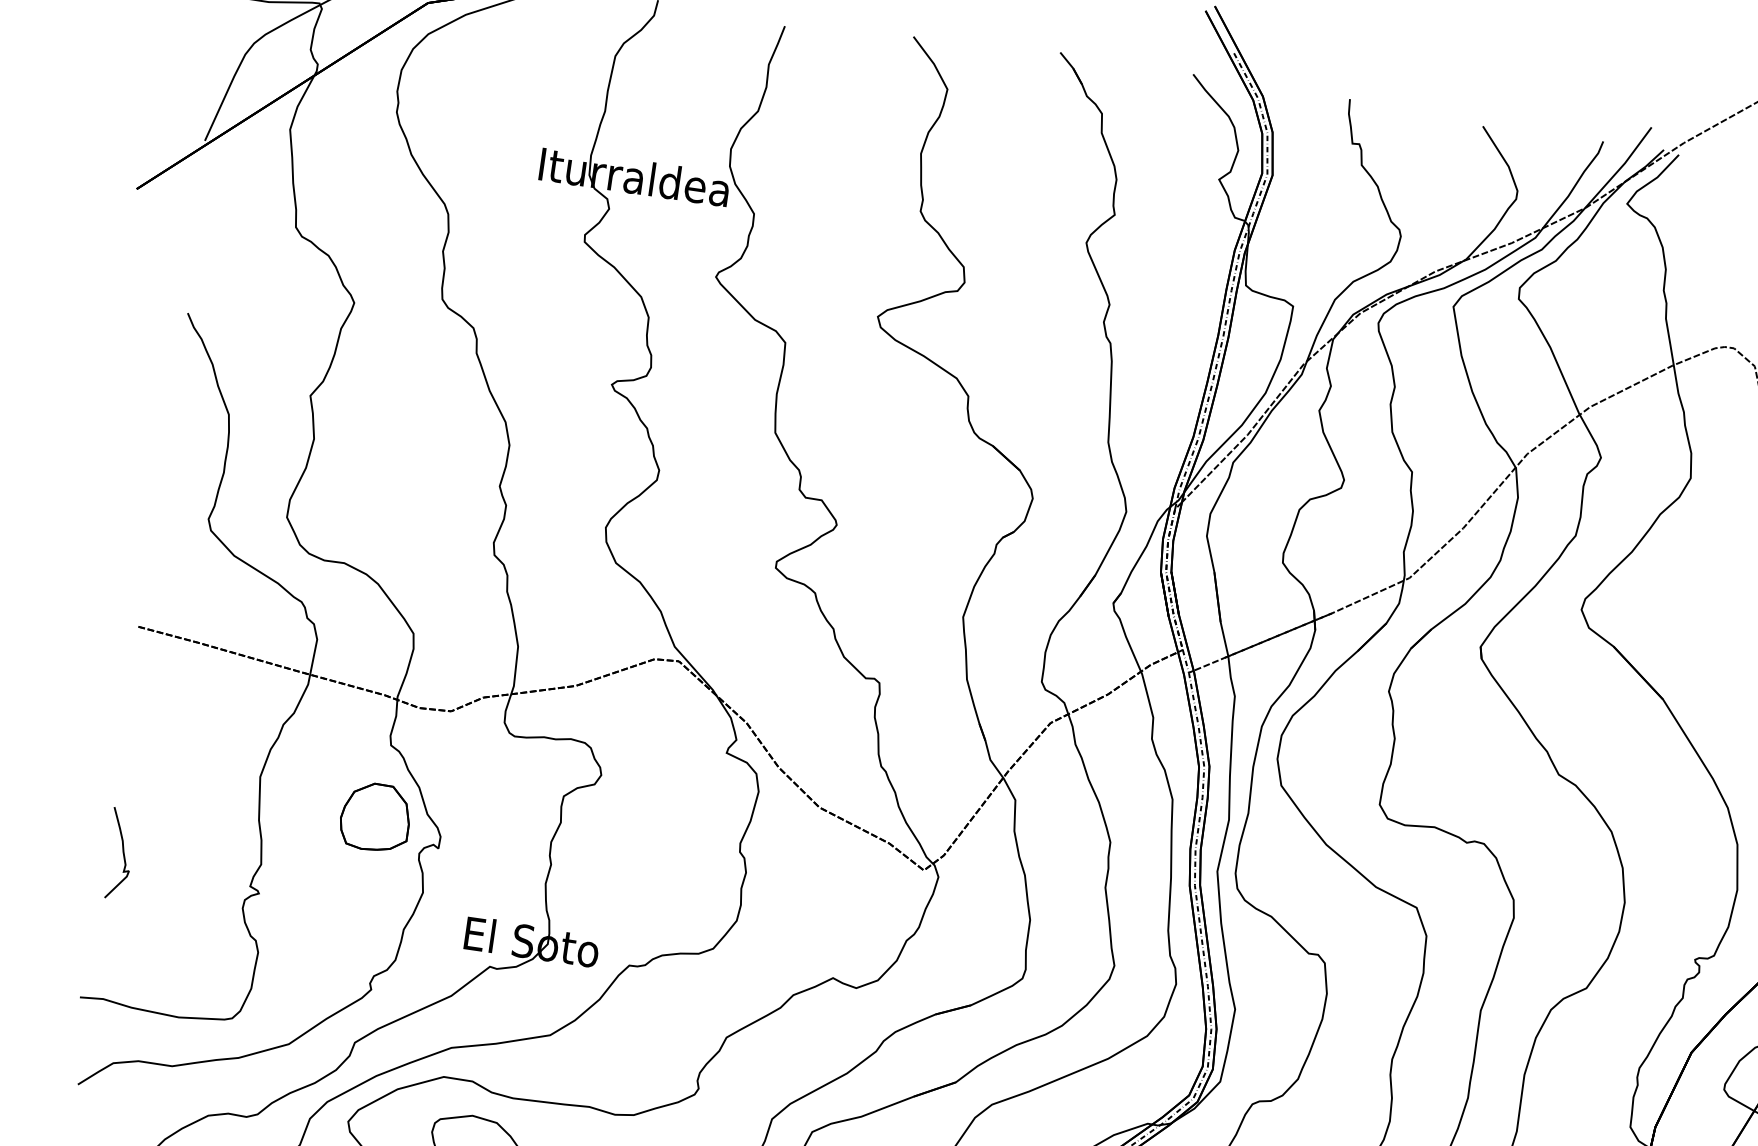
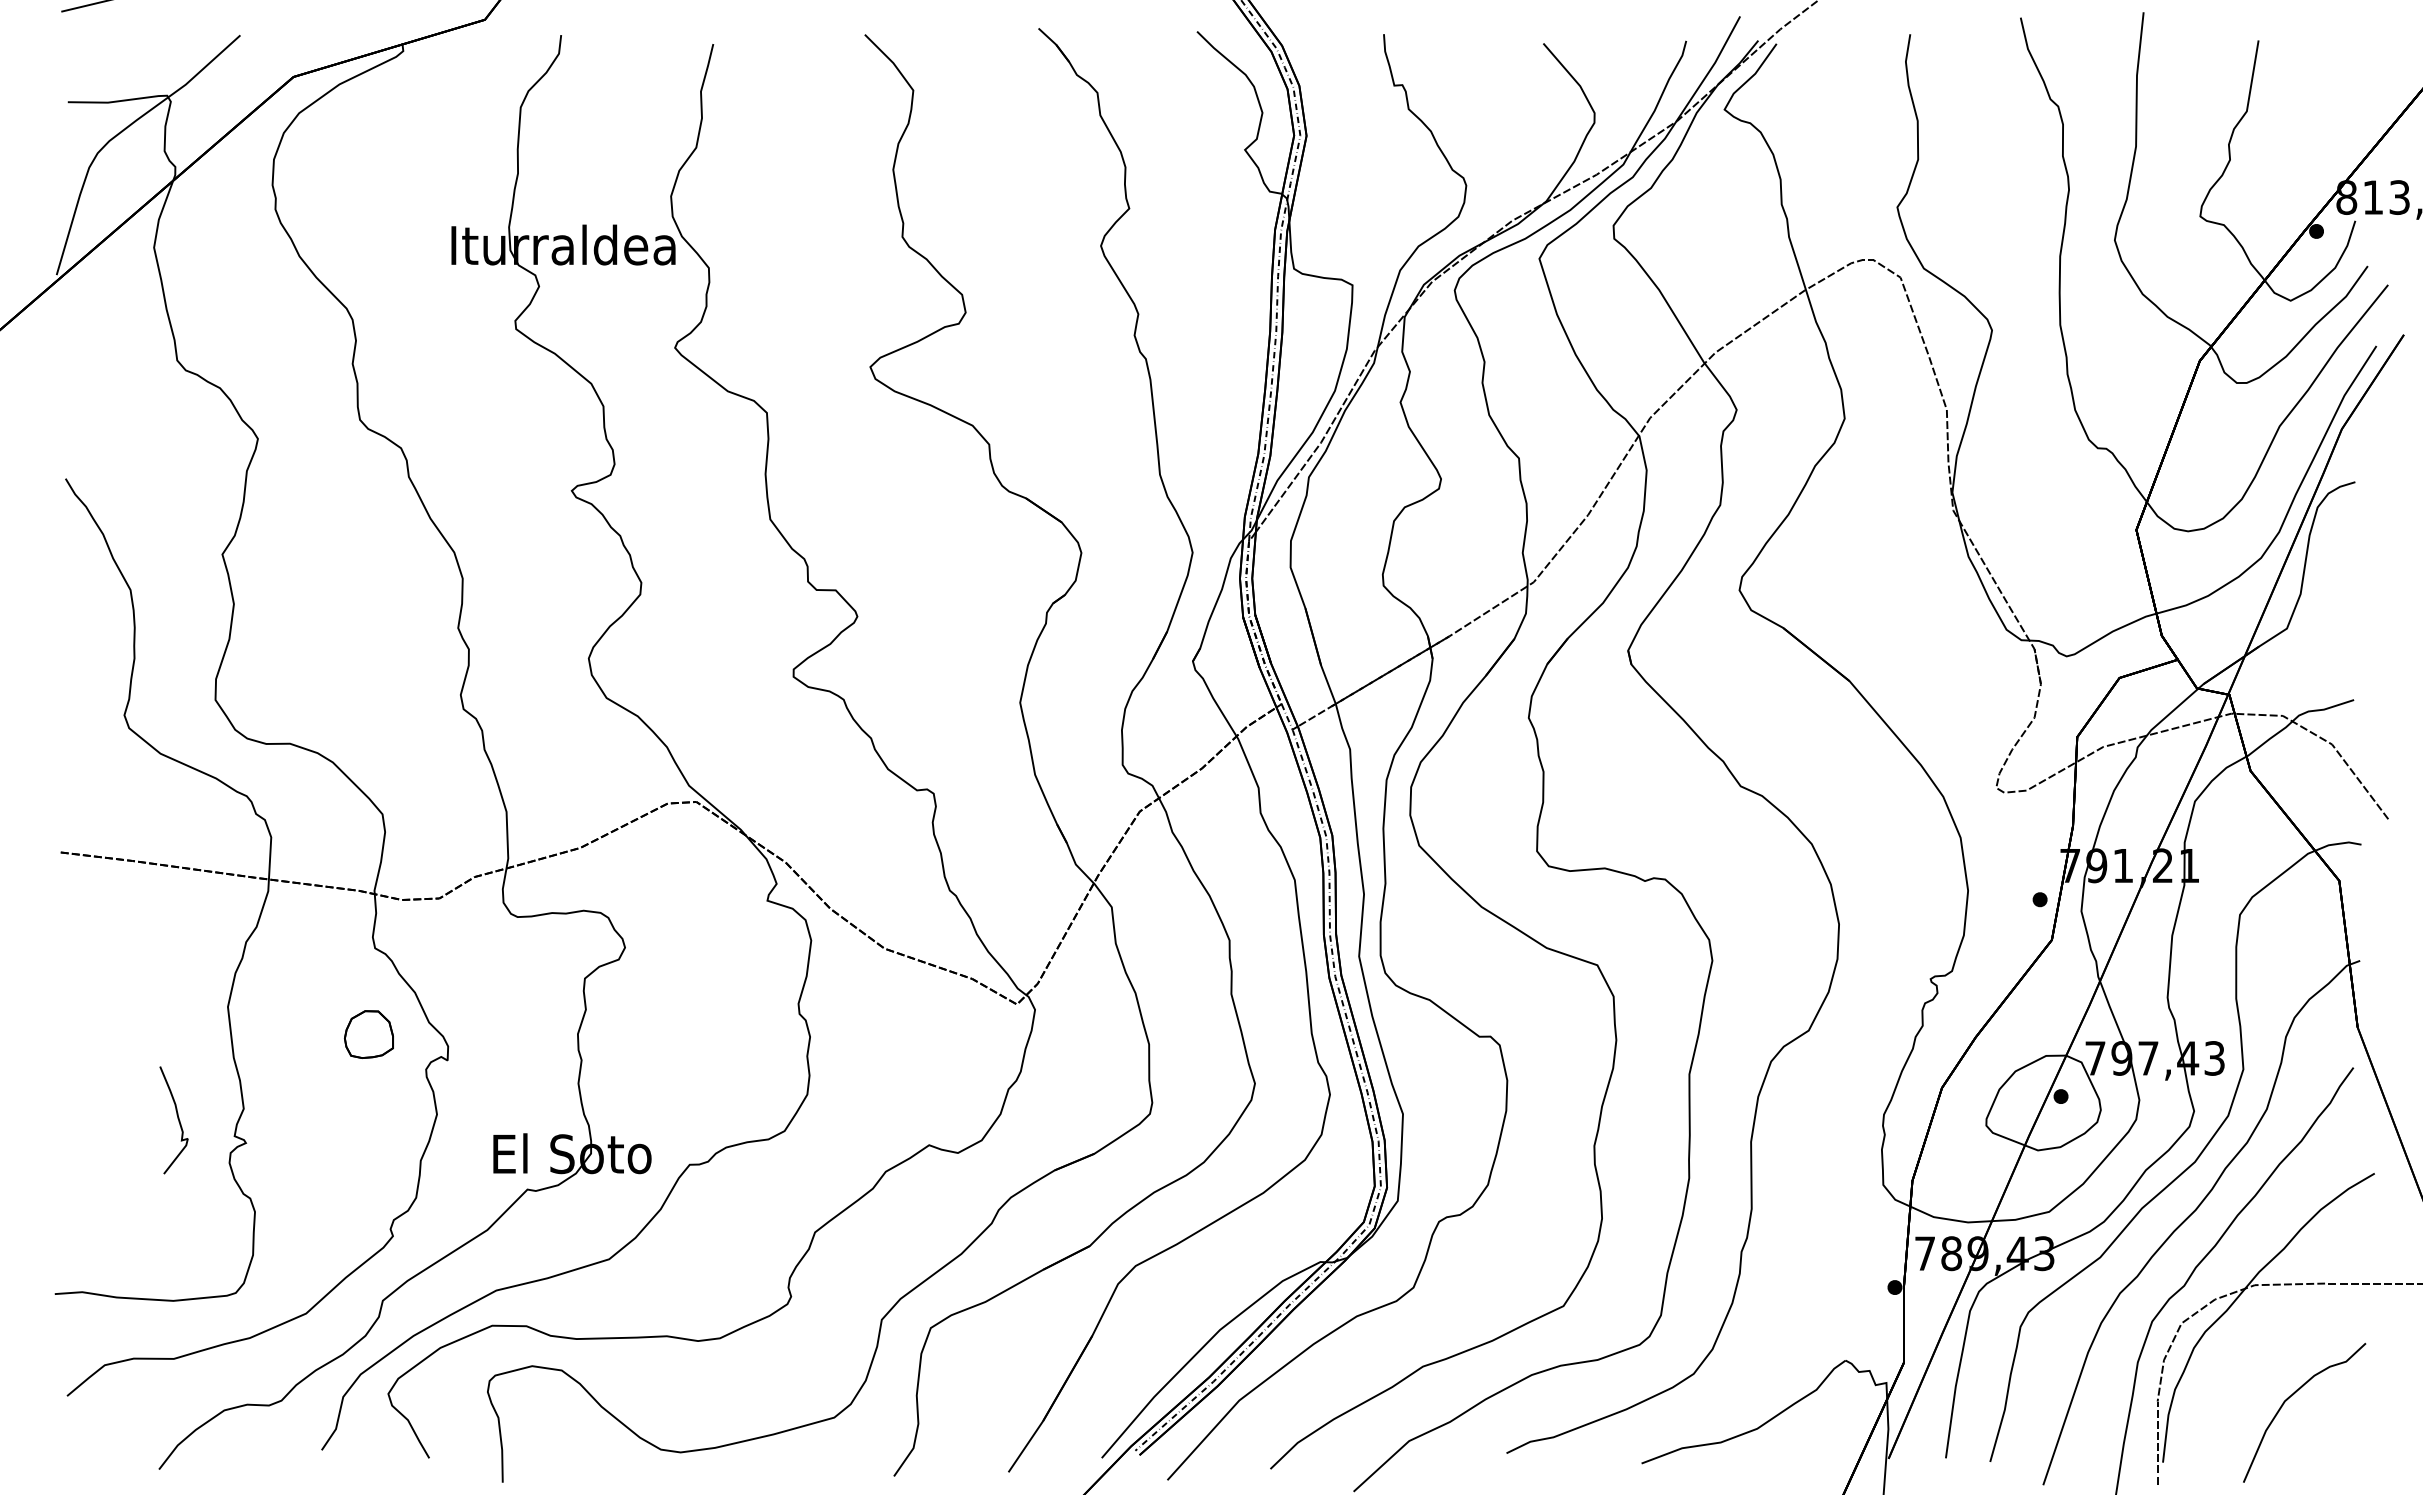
part: (375, 817) -> (368, 1034), size x0.6
curve: (122, 853) -> (177, 1119), moved

